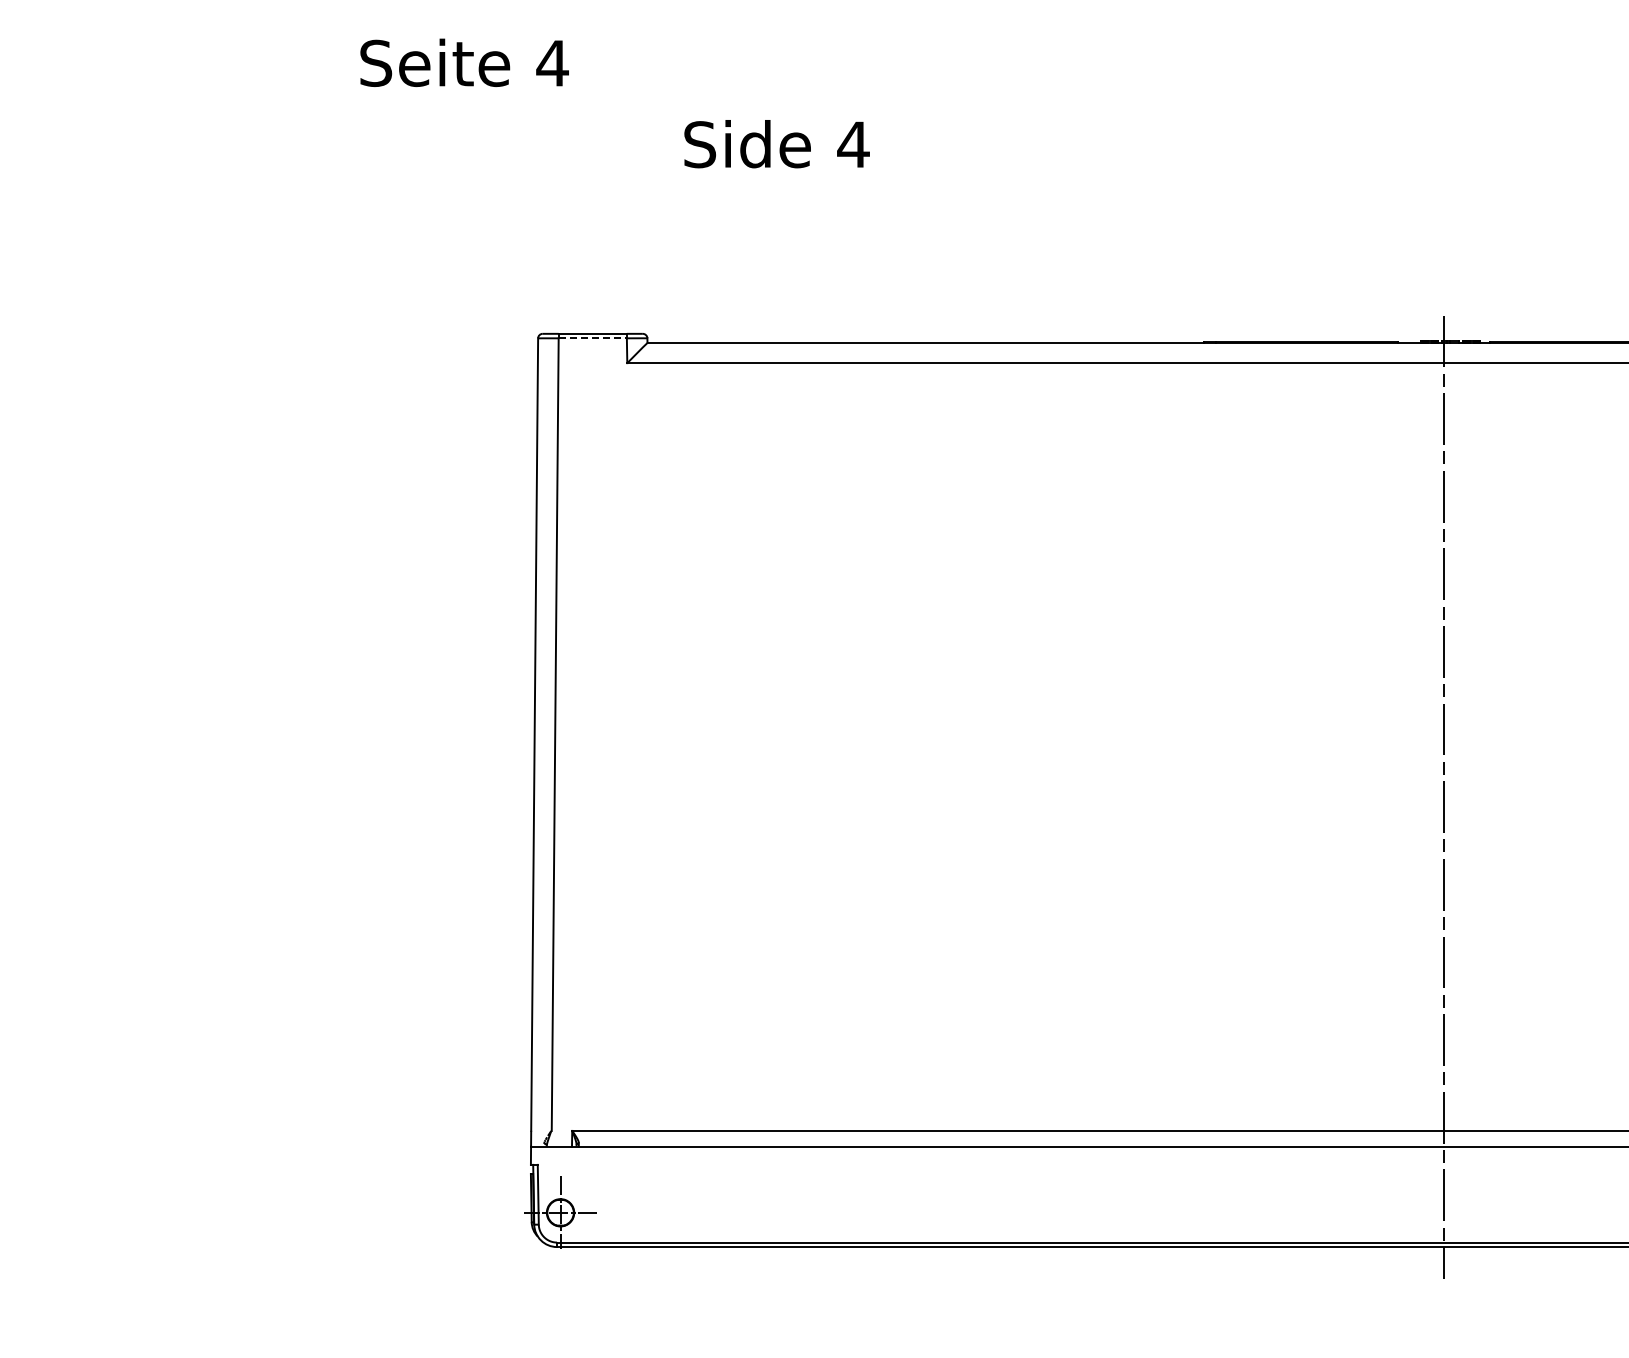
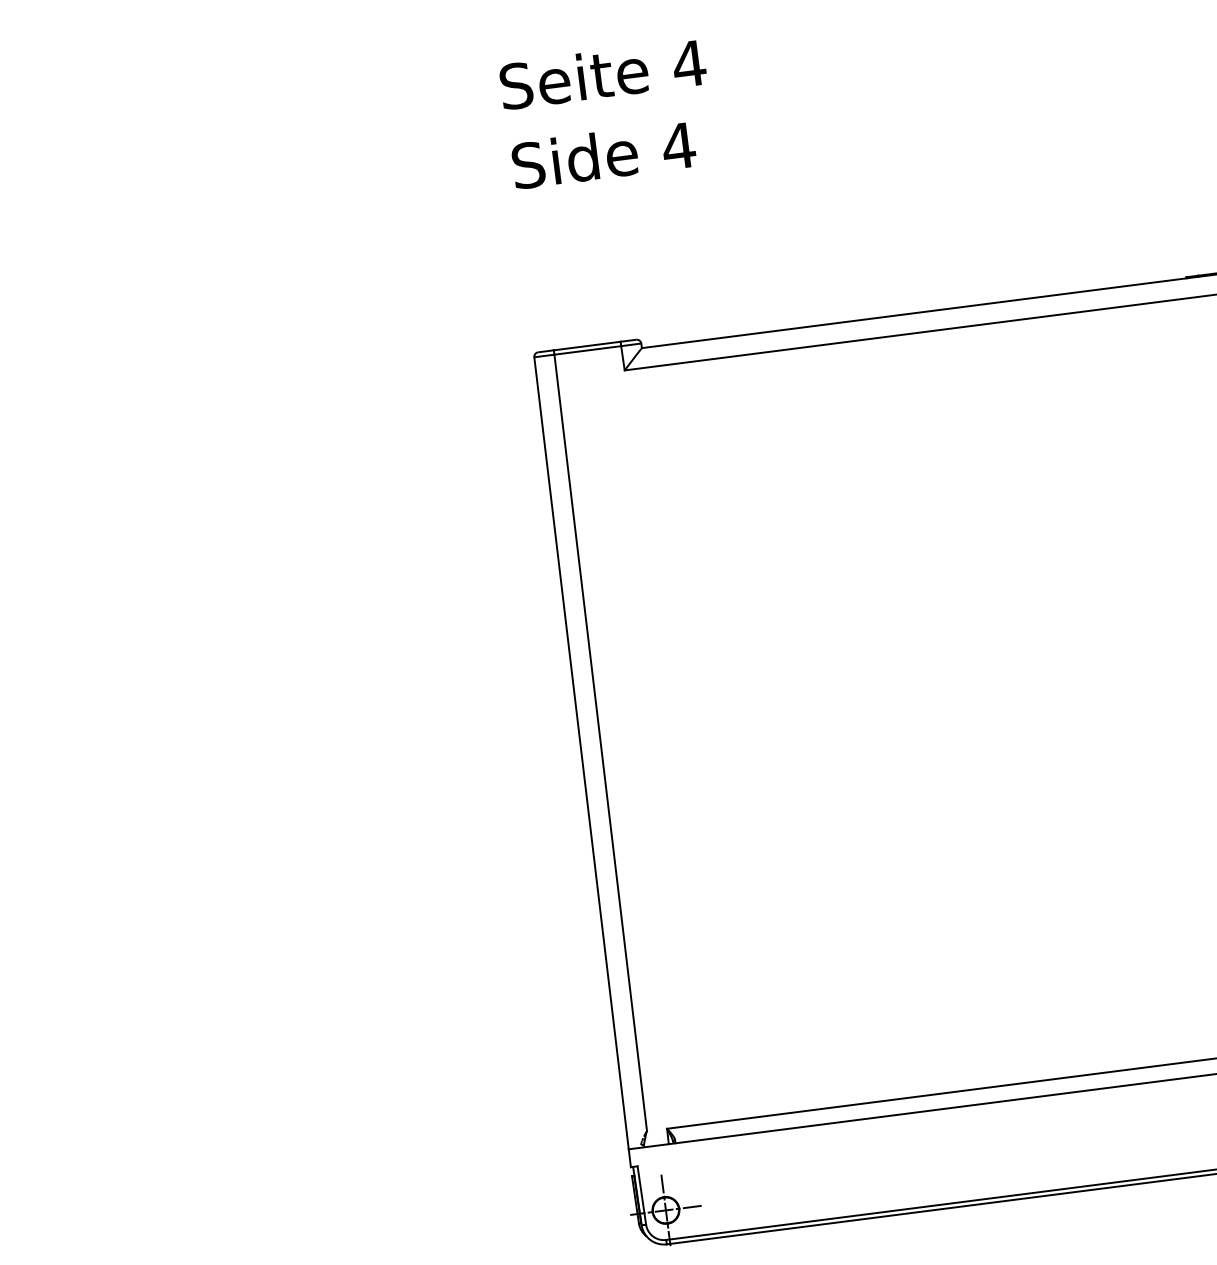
text: (464, 62) -> (602, 74), moved
text: (776, 144) -> (603, 155), moved
line: (593, 338) -> (588, 350), dashed -> solid

